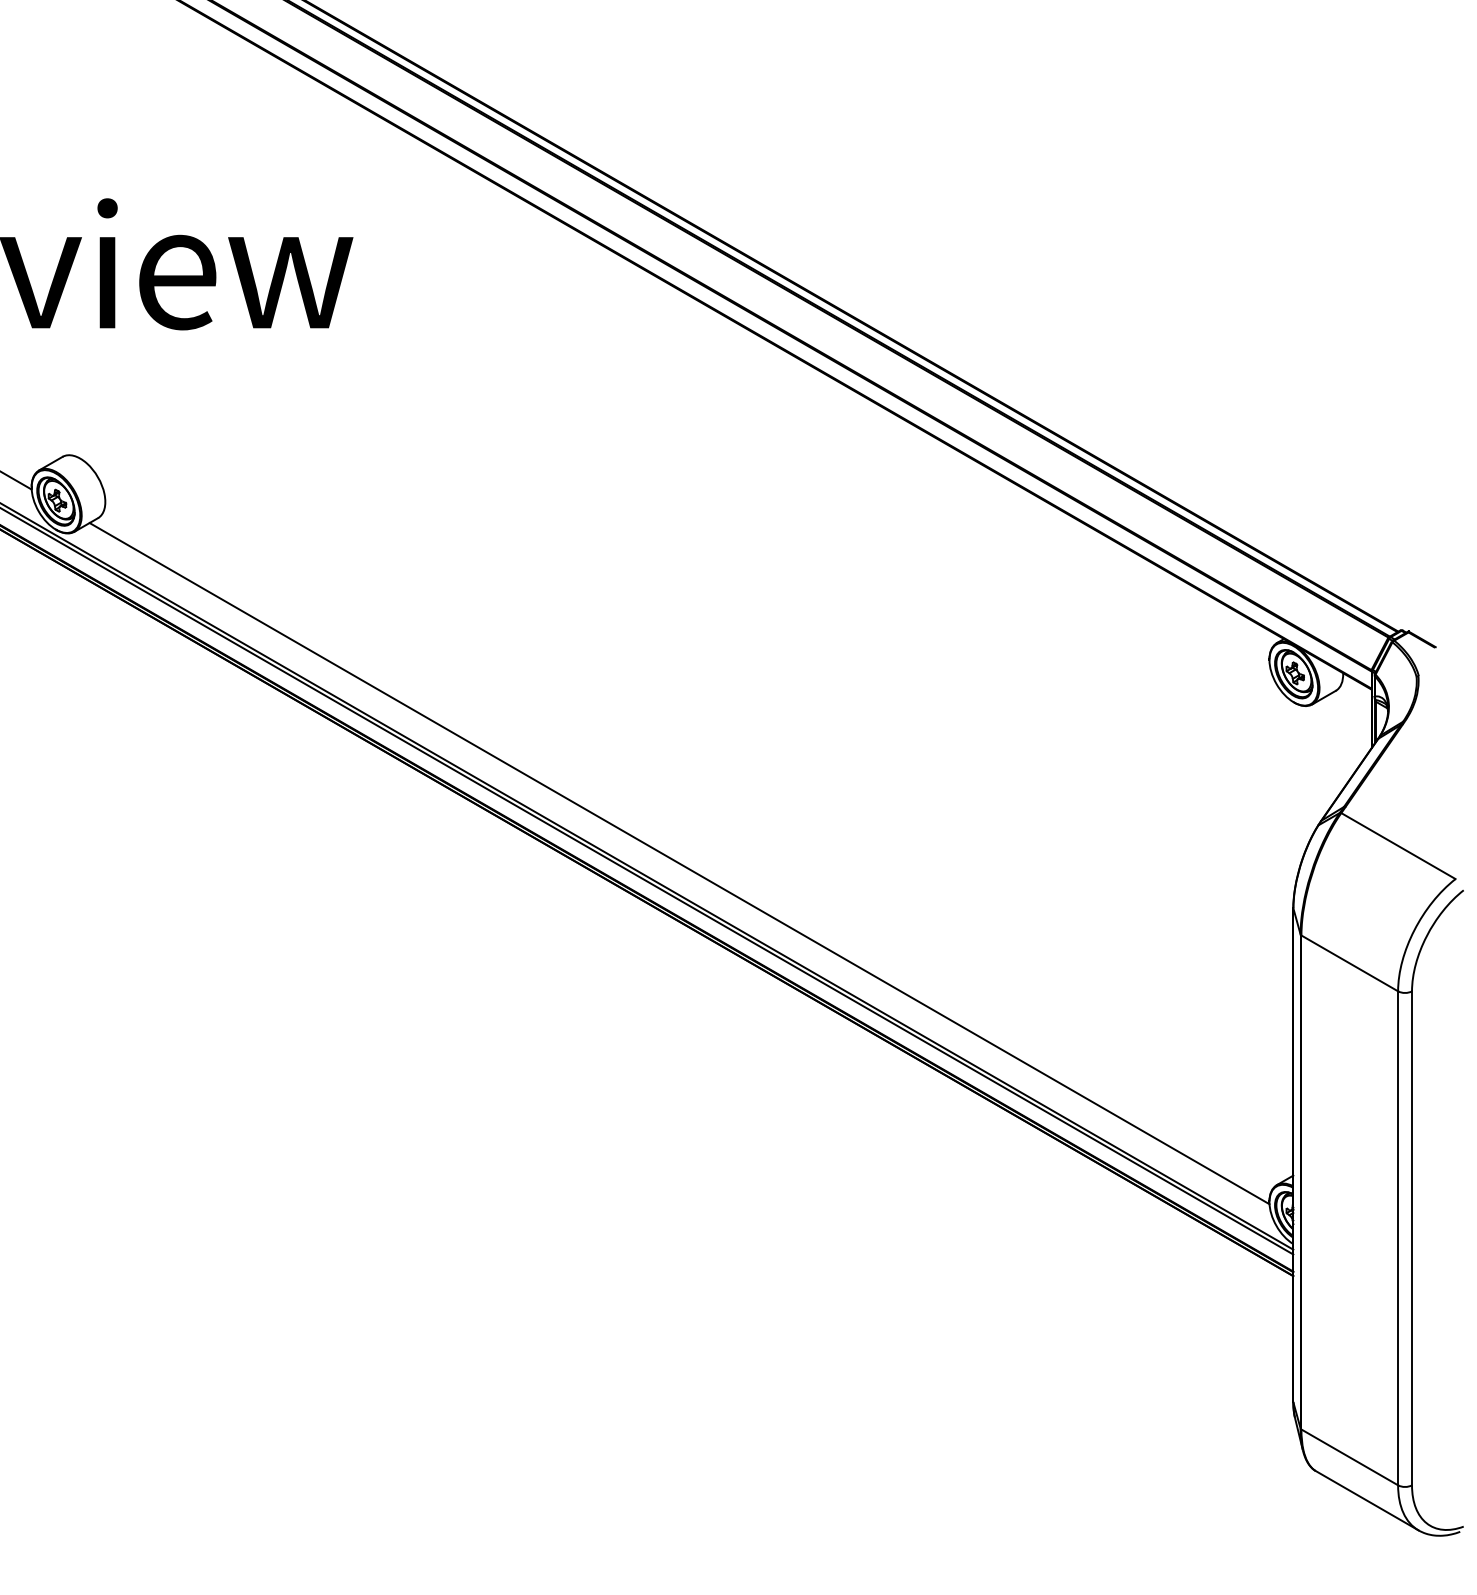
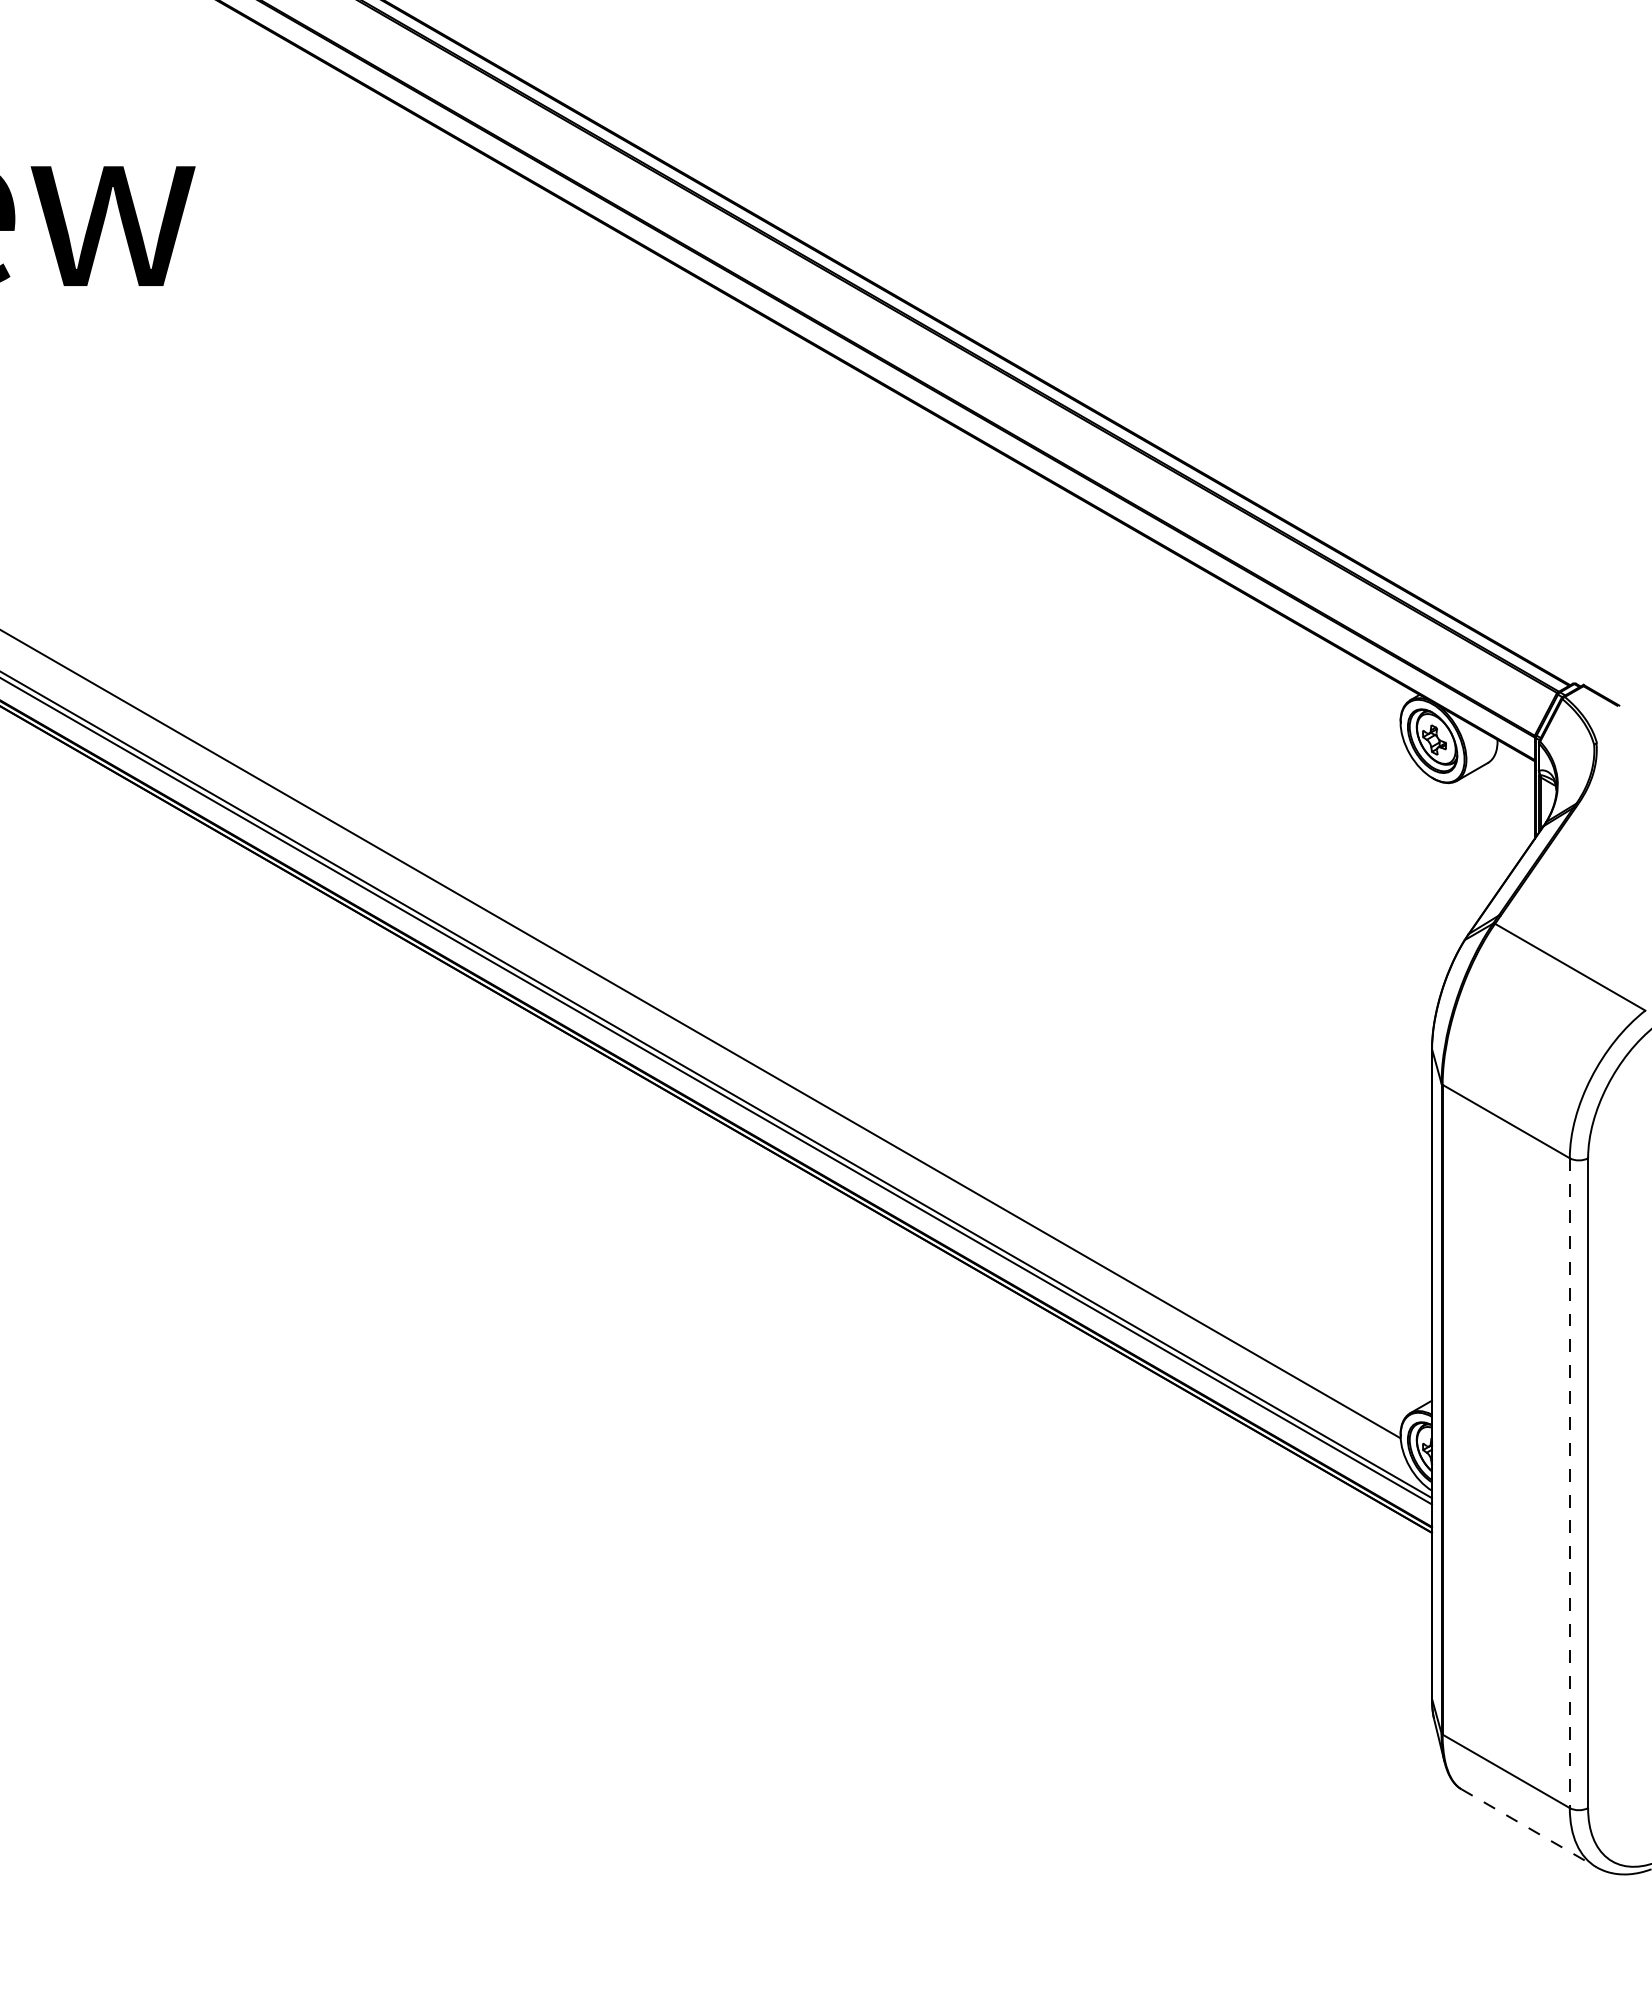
line: (1398, 1238) -> (1570, 1483), solid -> dashed
line: (1367, 1500) -> (1529, 1828), solid -> dashed

